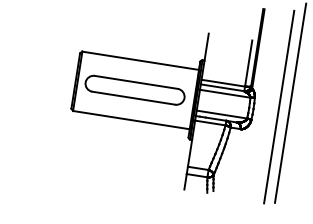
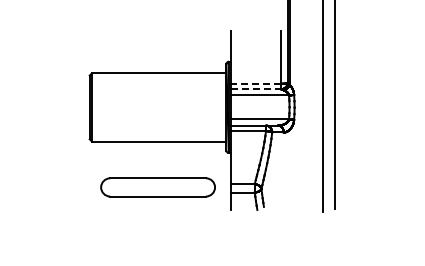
line: (222, 82) -> (255, 83), solid -> dashed
line: (222, 88) -> (256, 89), solid -> dashed
part: (134, 90) -> (157, 187), moved

